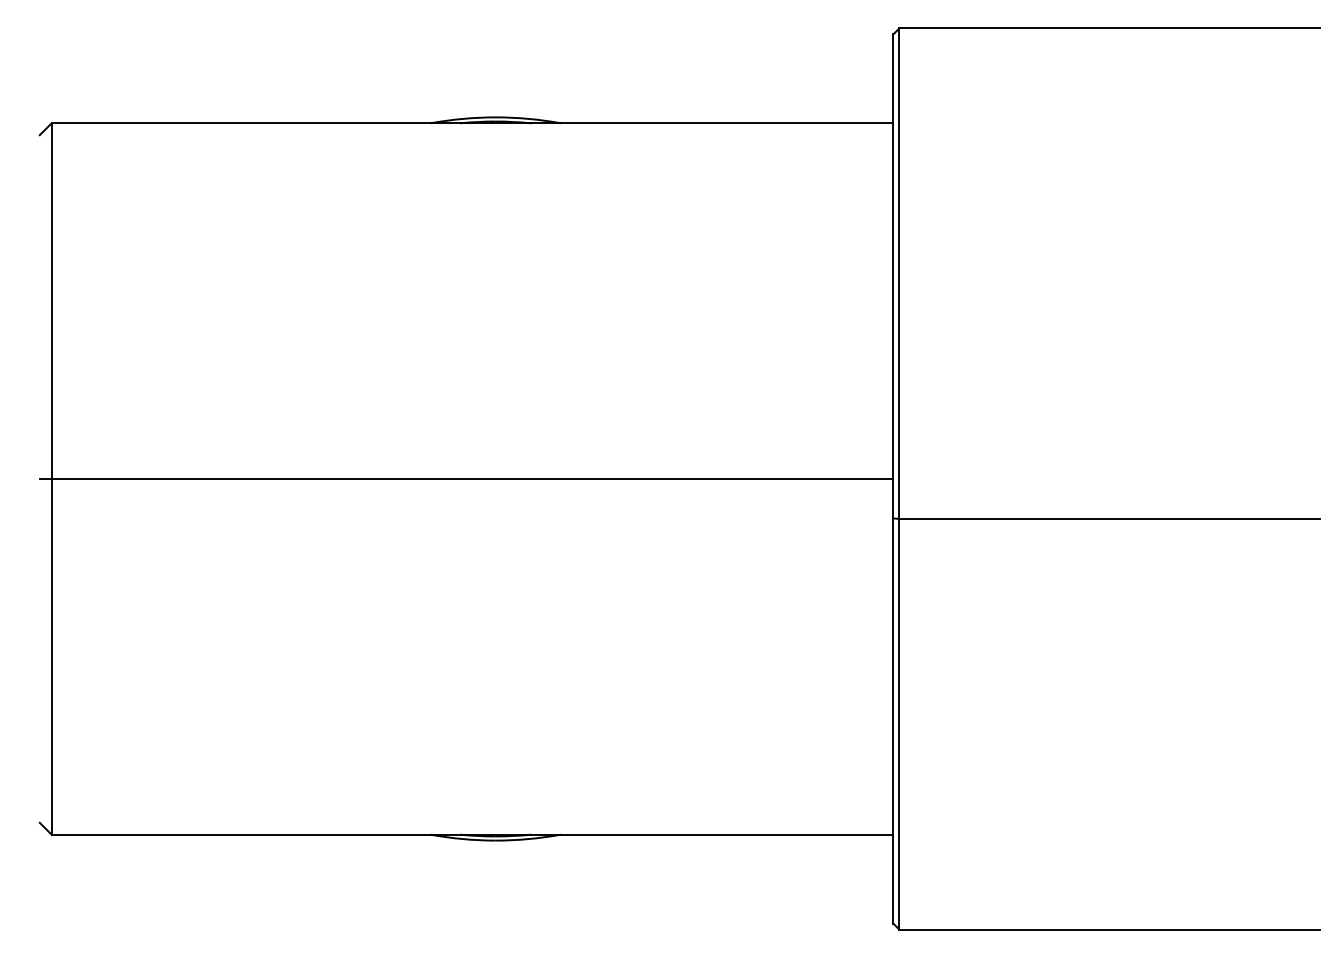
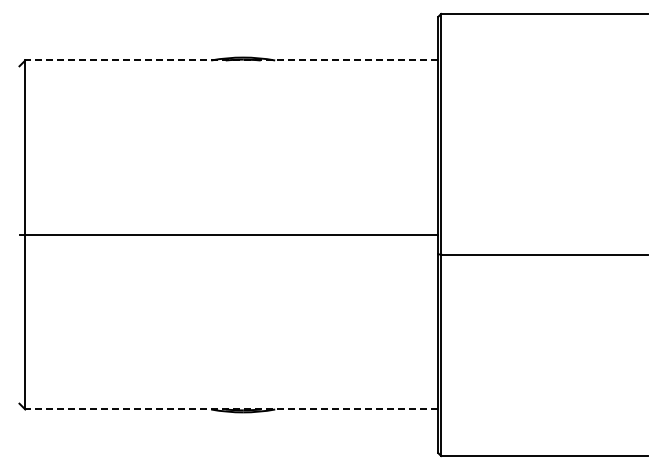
line: (471, 123) -> (231, 60), solid -> dashed
line: (471, 834) -> (231, 409), solid -> dashed

